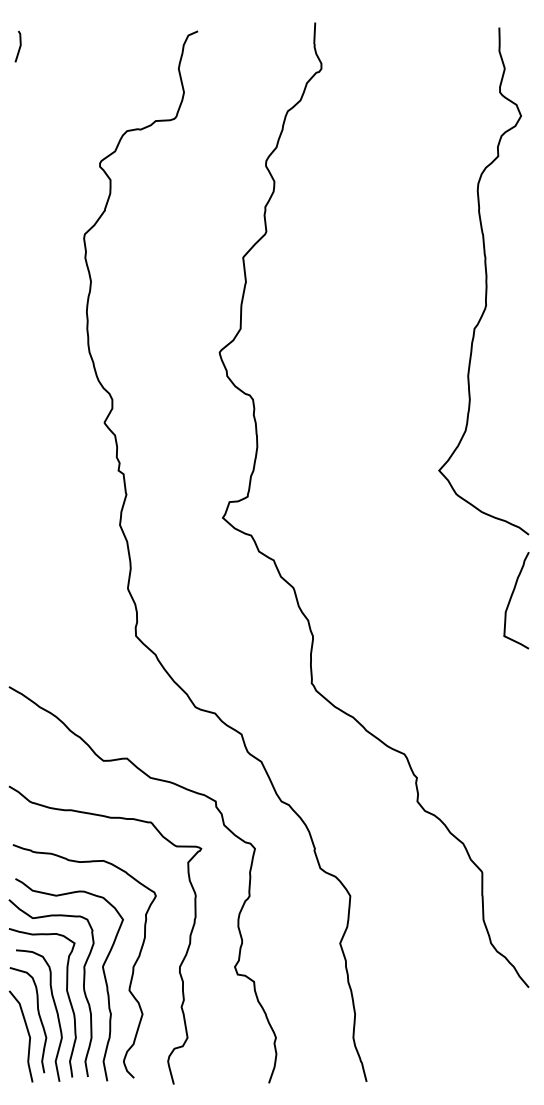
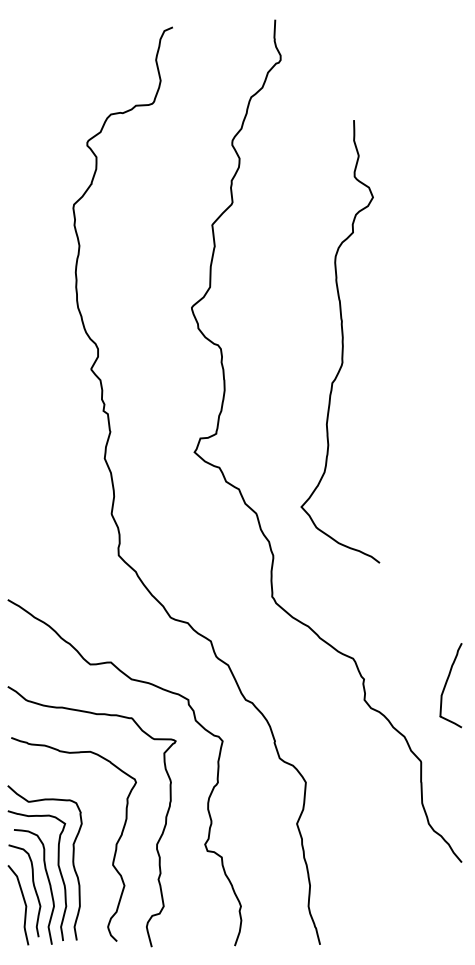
line: (18, 46) -> (16, 40), removed
curve: (484, 281) -> (341, 341), moved
curve: (511, 600) -> (446, 685), moved
curve: (102, 971) -> (89, 848), removed

